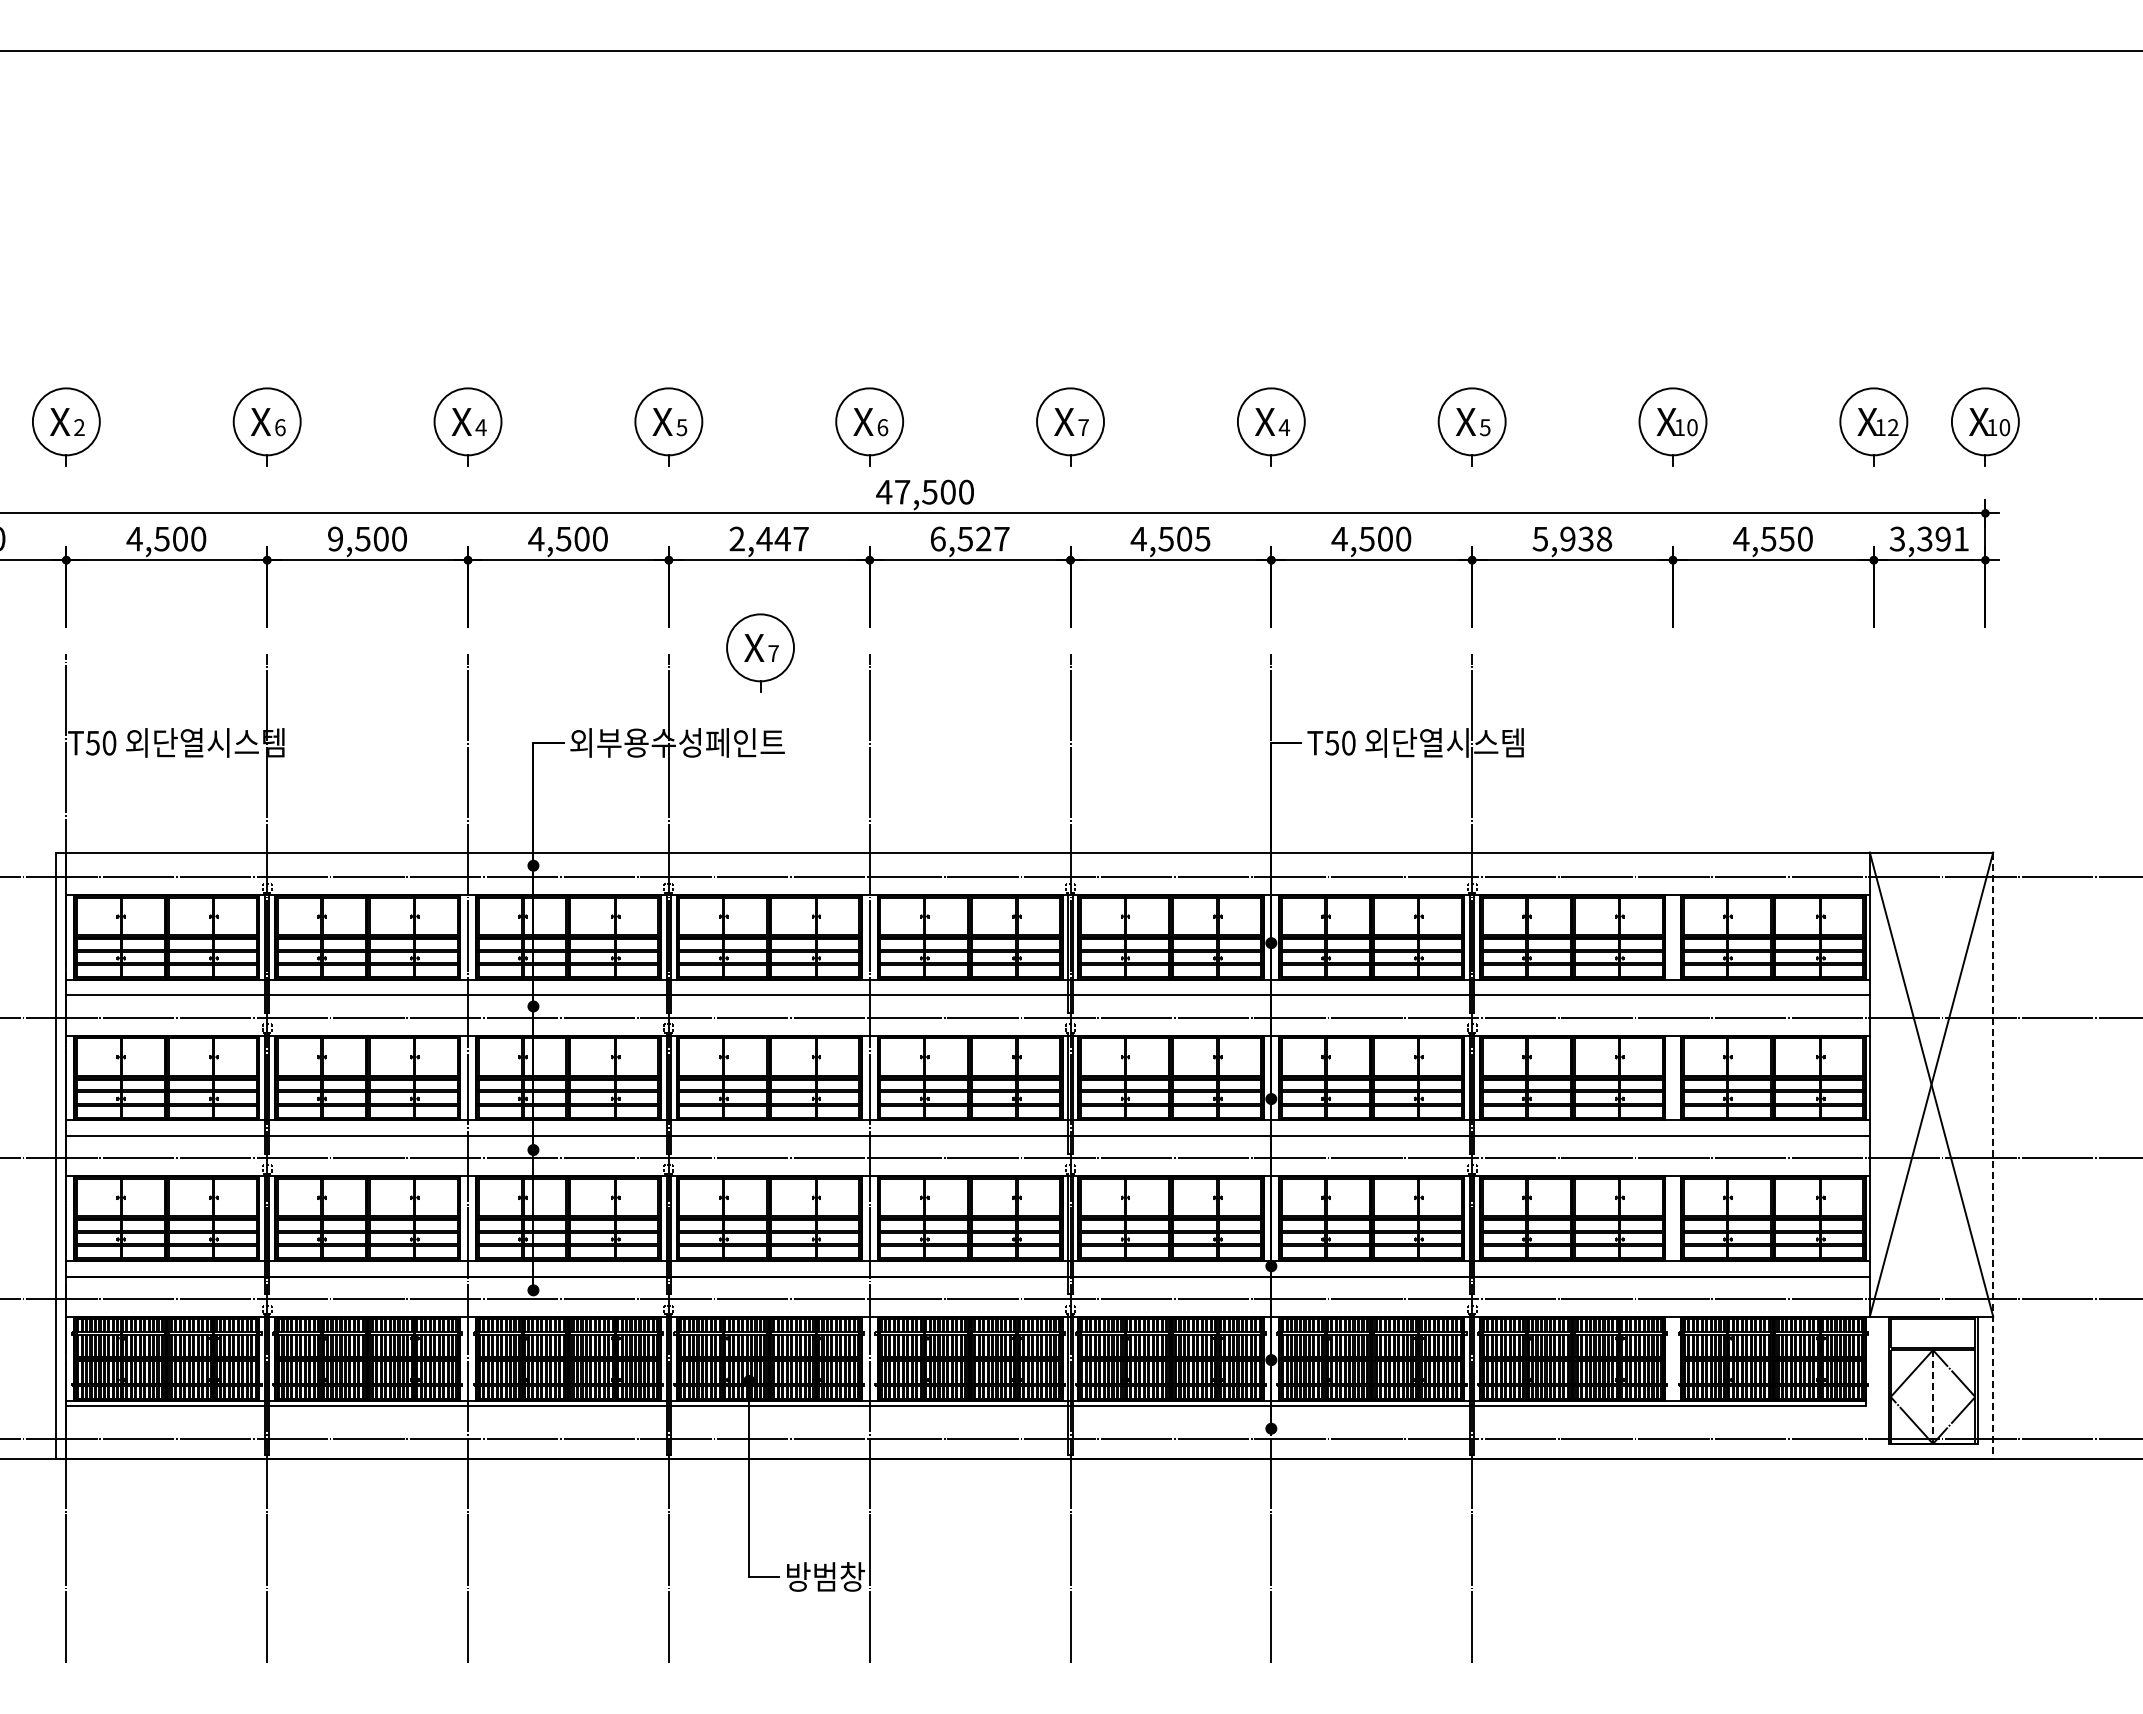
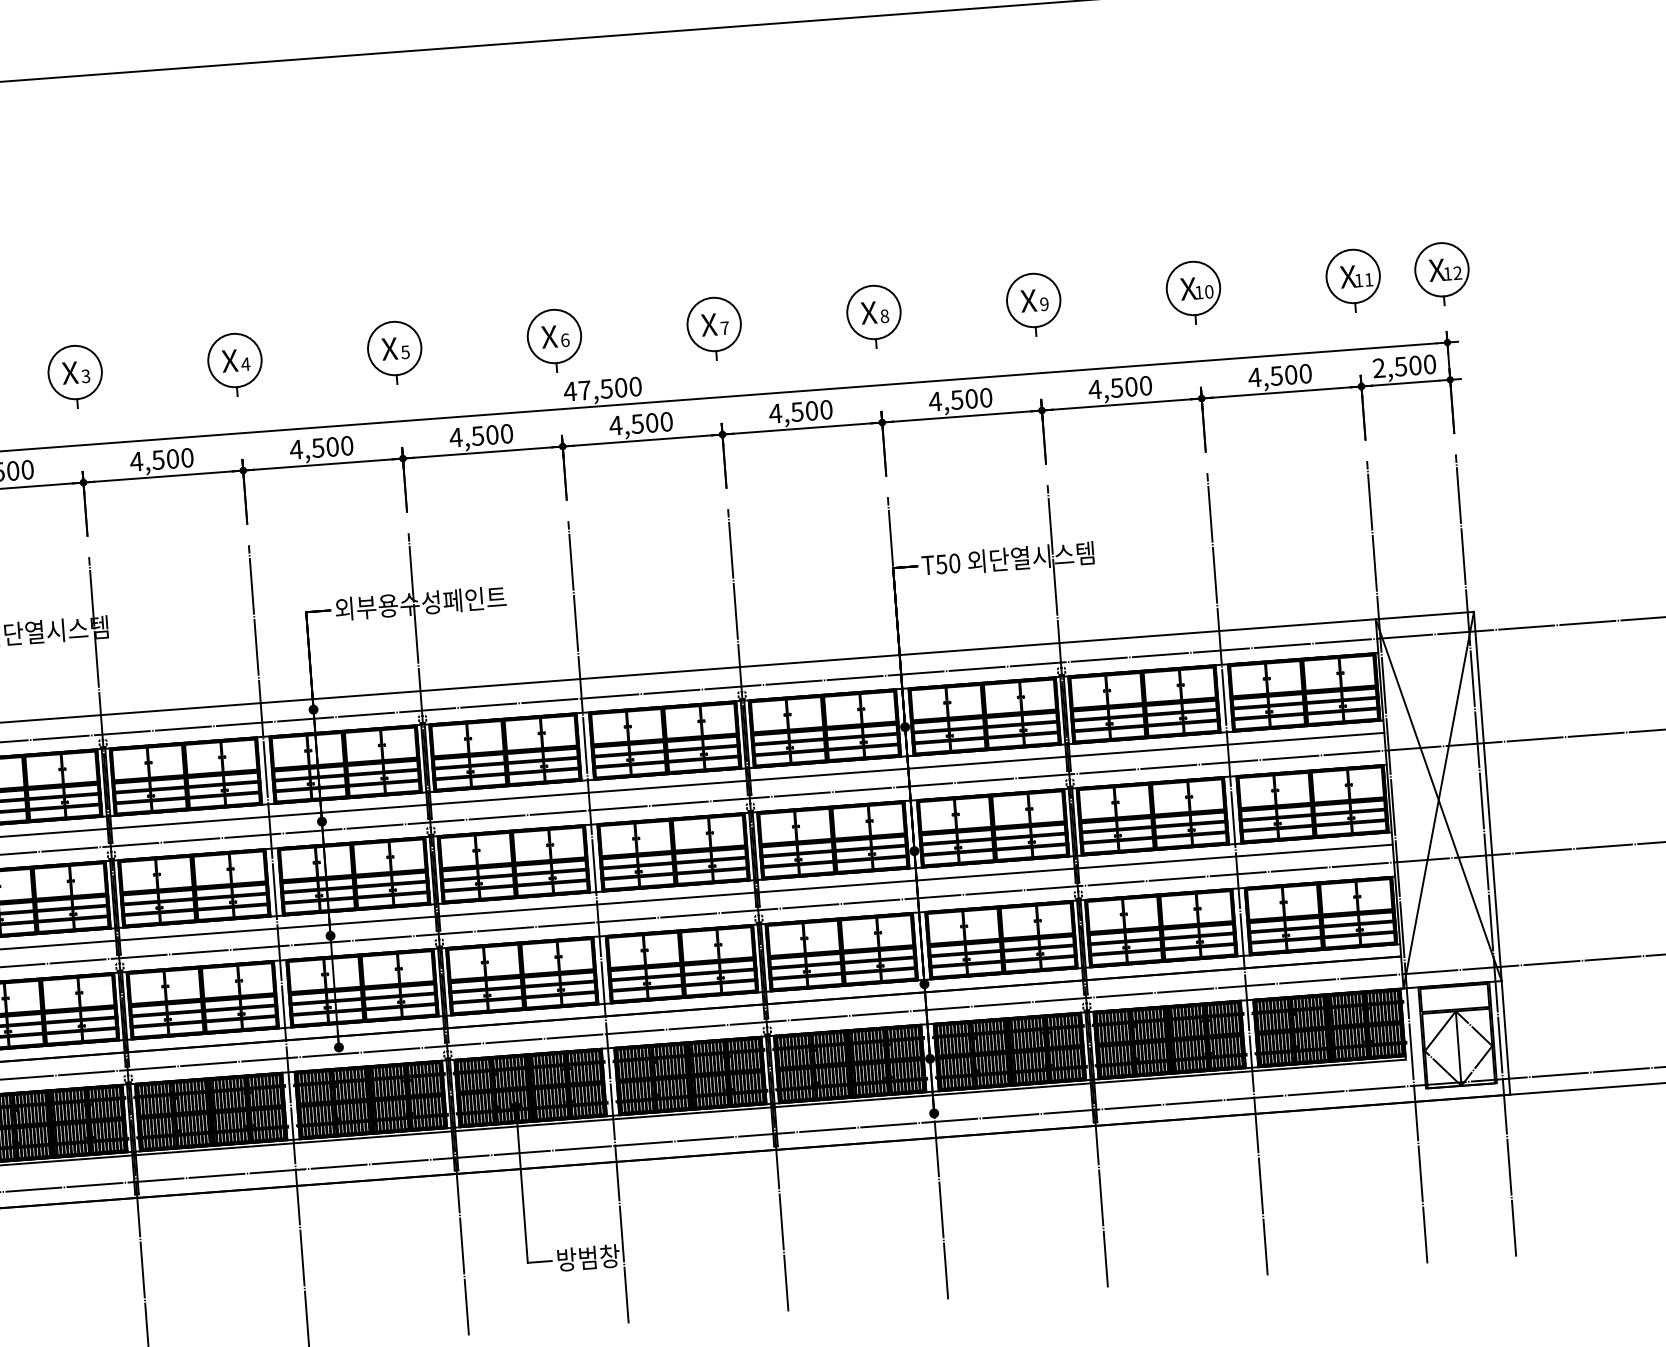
text: (280, 427) -> (86, 376), 6 -> 3
text: (1284, 427) -> (884, 316), 4 -> 8
text: (1485, 427) -> (1044, 304), 5 -> 9
text: (1893, 427) -> (1369, 279), 12 -> 11
text: (2004, 427) -> (1457, 273), 10 -> 12
text: (335, 538) -> (136, 461), 9,500 -> 4,500
text: (768, 538) -> (480, 435), 2,447 -> 4,500
text: (969, 538) -> (640, 423), 6,527 -> 4,500
text: (1202, 538) -> (826, 409), 4,505 -> 4,500
text: (1572, 538) -> (1120, 387), 5,938 -> 4,500
text: (1786, 538) -> (1290, 374), 4,550 -> 4,500
text: (1928, 538) -> (1403, 365), 3,391 -> 2,500
part: (760, 652) -> (481, 526), removed
line: (1993, 1156) -> (1492, 853), dashed -> solid
line: (1673, 1157) -> (1237, 873), added
line: (1873, 1157) -> (1396, 861), added
line: (1985, 1157) -> (1486, 854), added
line: (1933, 1397) -> (1459, 1048), dashed -> solid

